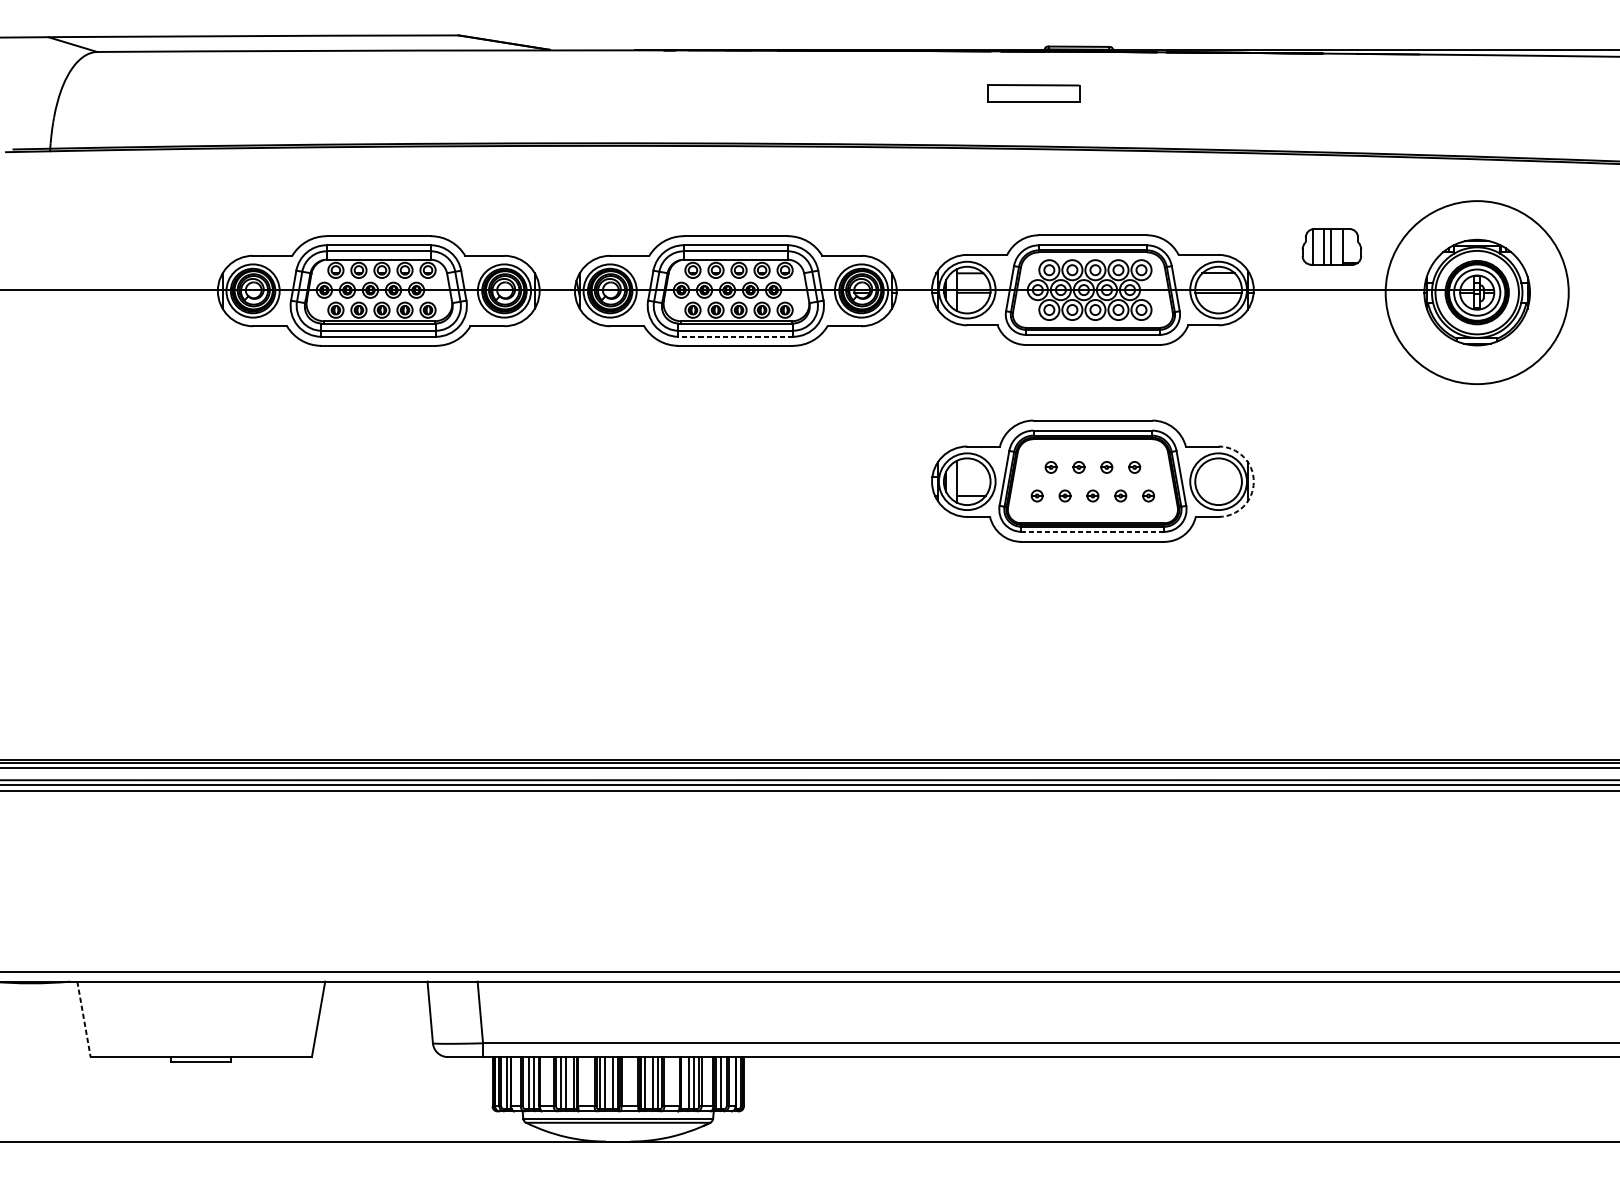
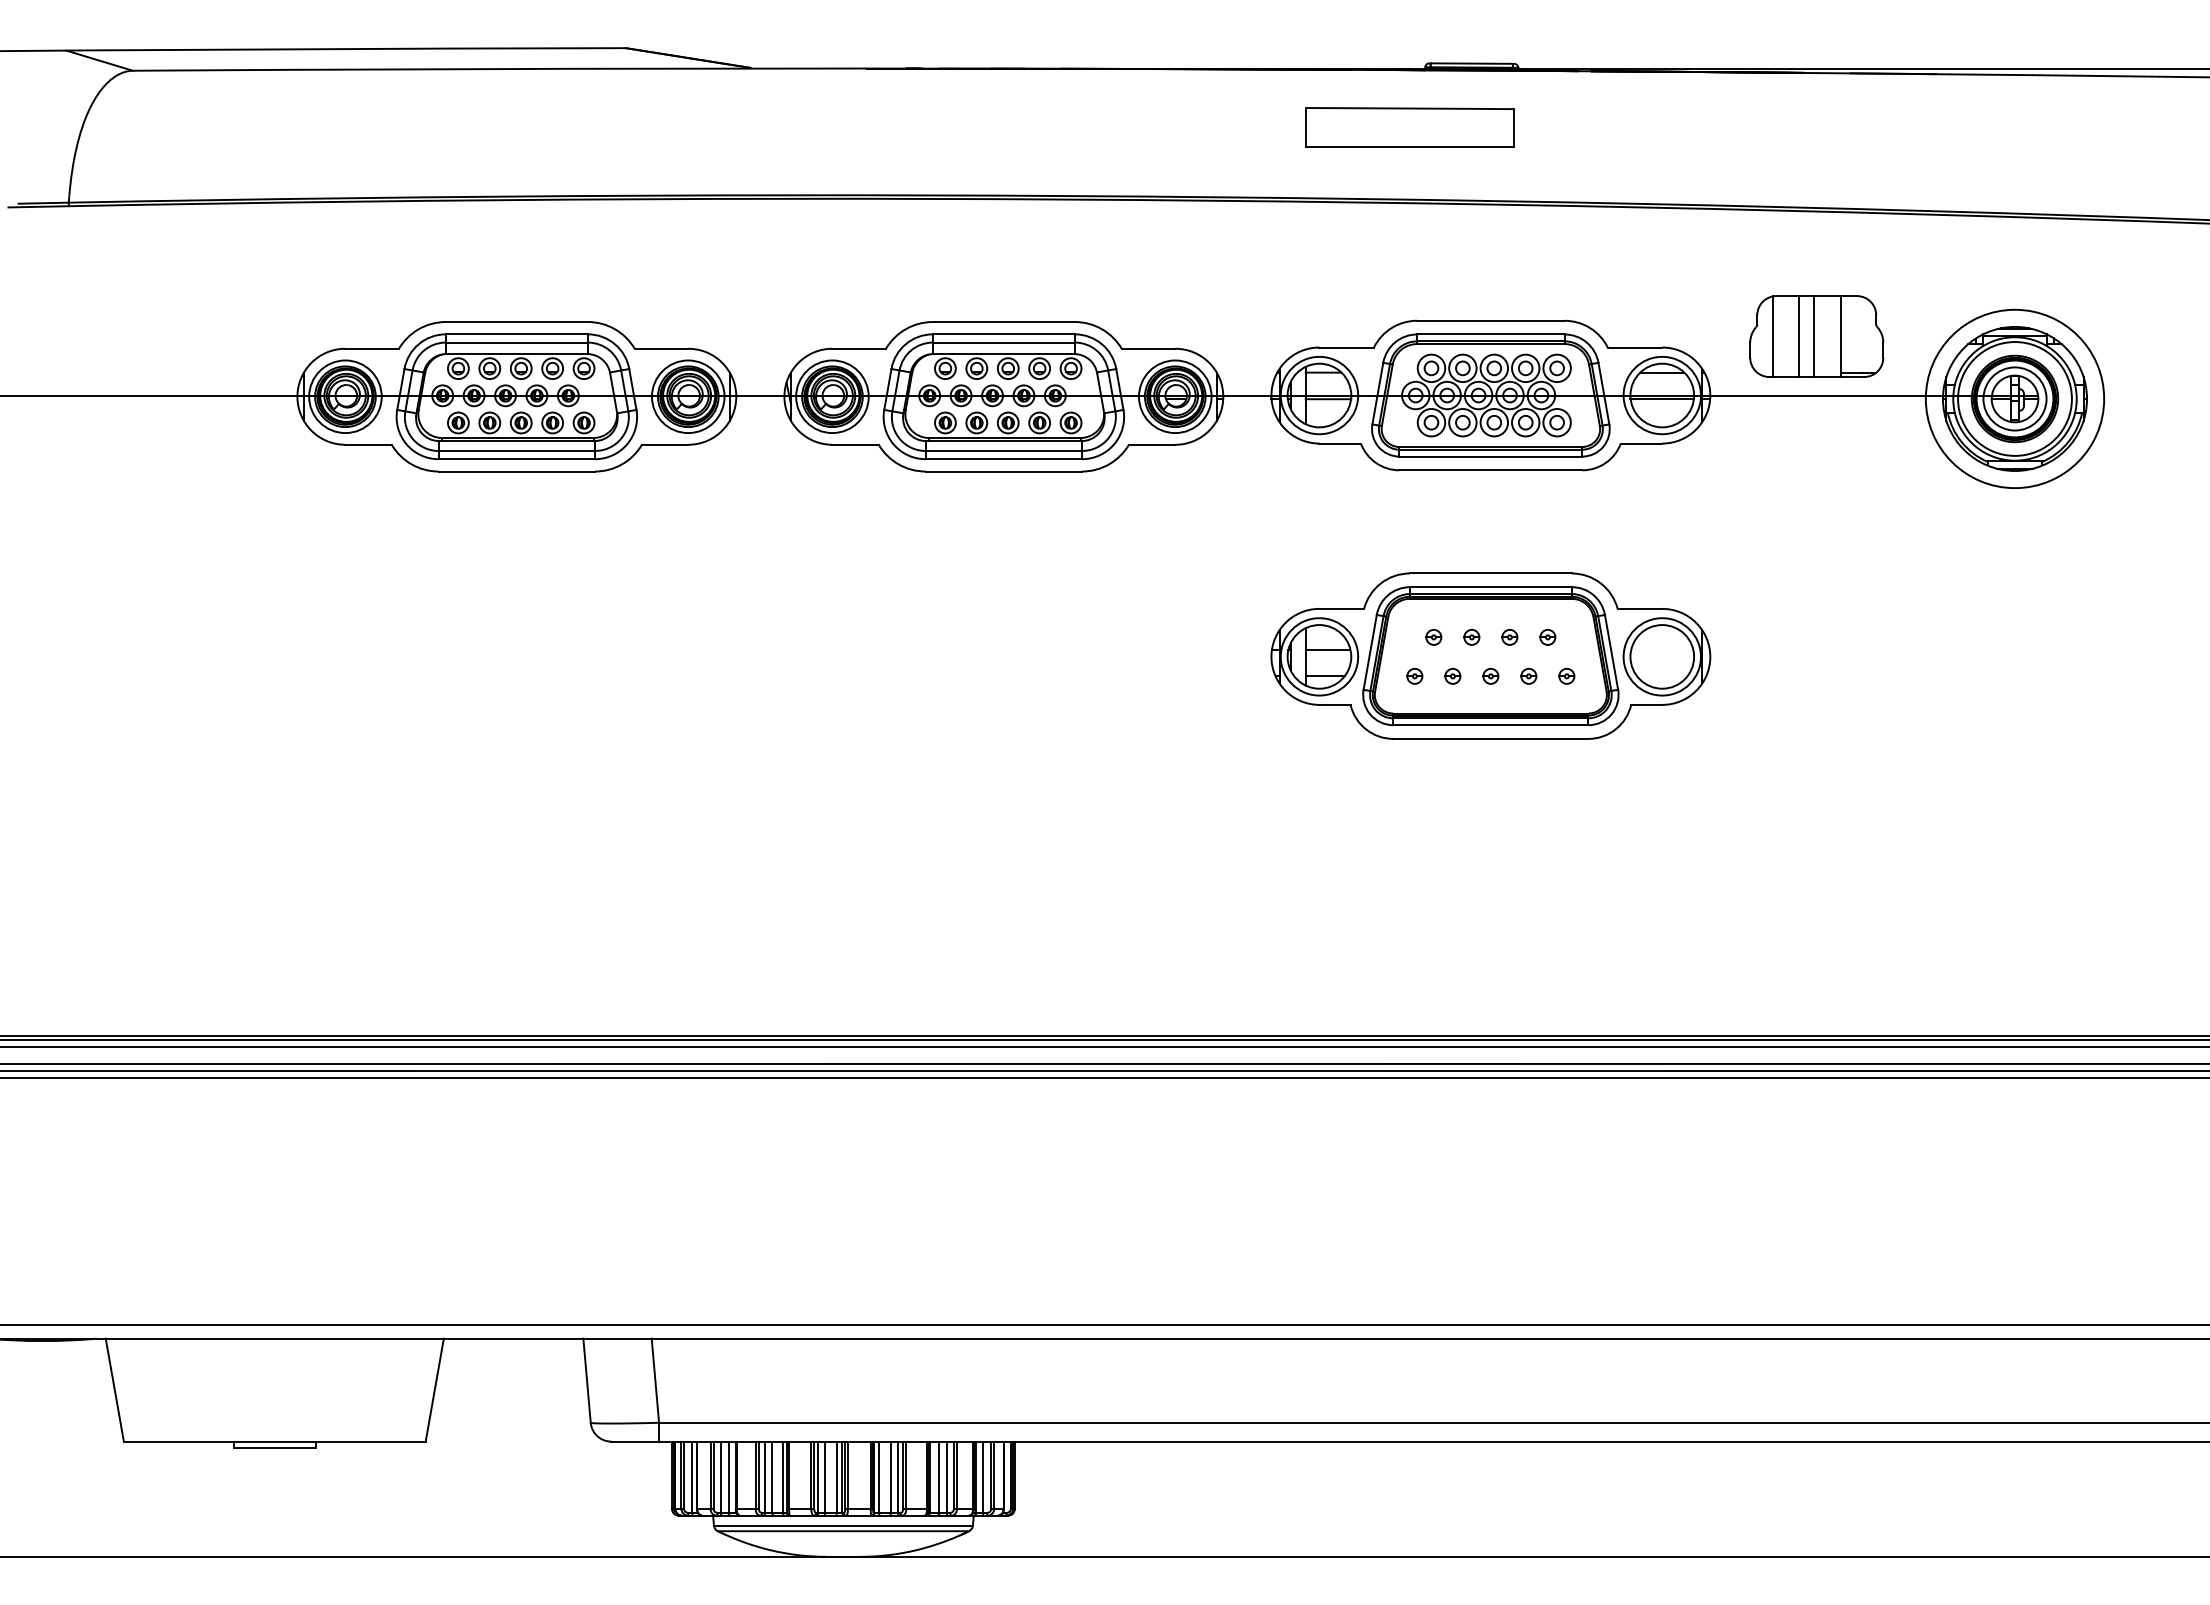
part: (1033, 93) -> (1409, 127), size x1.67
part: (1331, 246) -> (1816, 336), size x1.67
circle: (1476, 292) -> (2014, 398), size x0.71
line: (735, 337) -> (1003, 459), dashed -> solid
line: (973, 476) -> (1327, 649), added
arc: (1253, 481) -> (1710, 656), dashed -> solid
line: (1092, 532) -> (1490, 725), dashed -> solid
line: (83, 1019) -> (114, 1390), dashed -> solid

